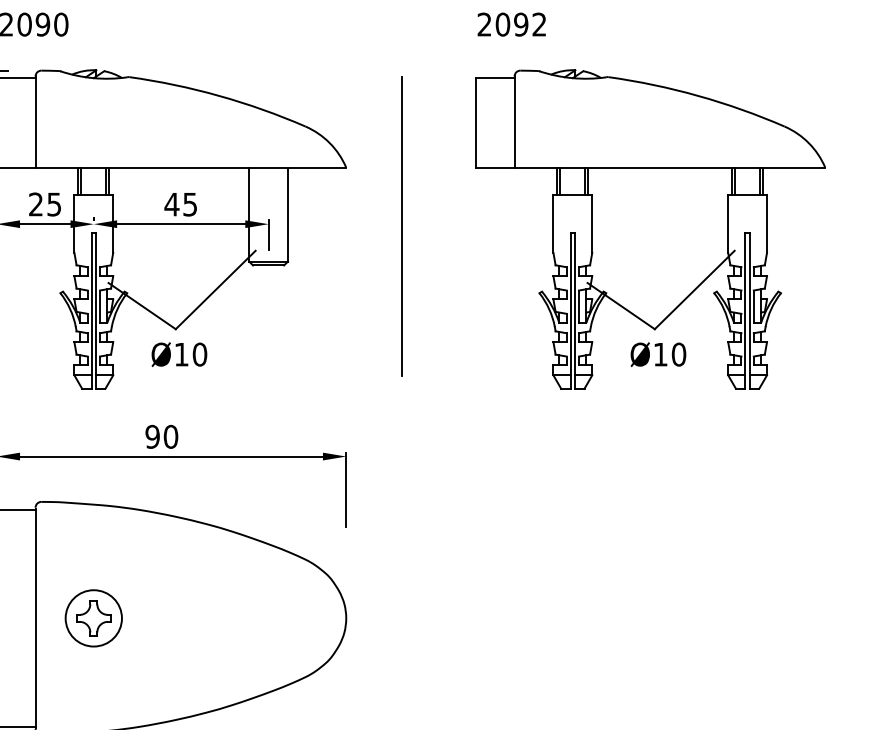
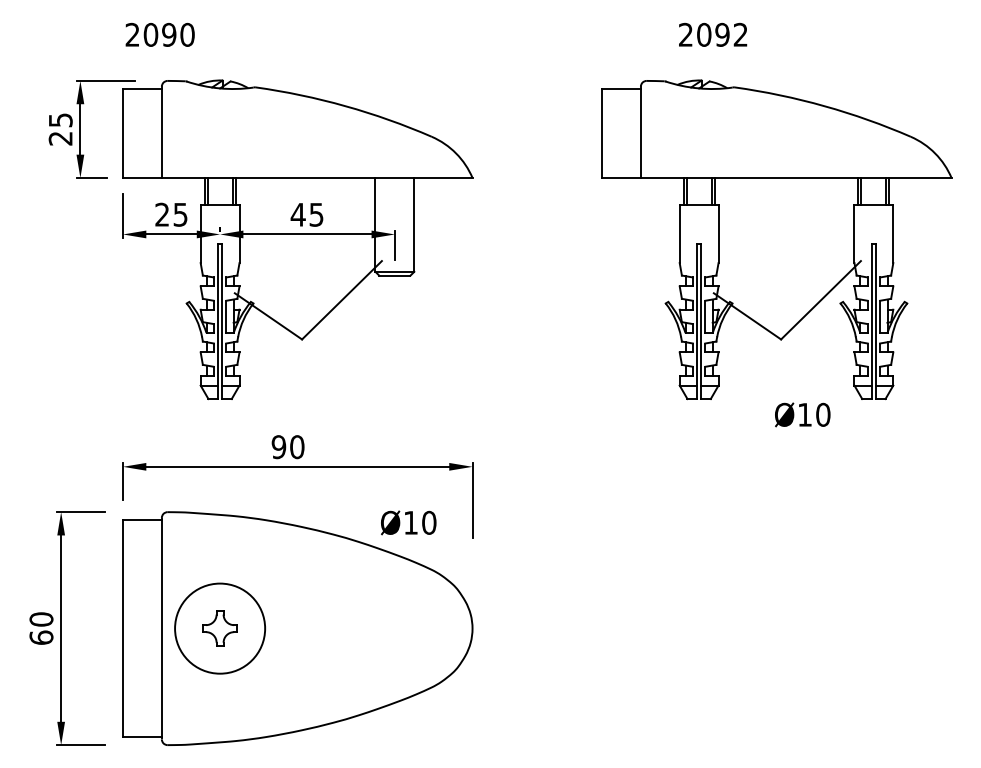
text: (512, 24) -> (713, 34), moved
line: (402, 226) -> (528, 236), removed
text: (179, 354) -> (408, 522), moved
text: (658, 354) -> (802, 414), moved
circle: (93, 618) -> (219, 628), size x1.6

